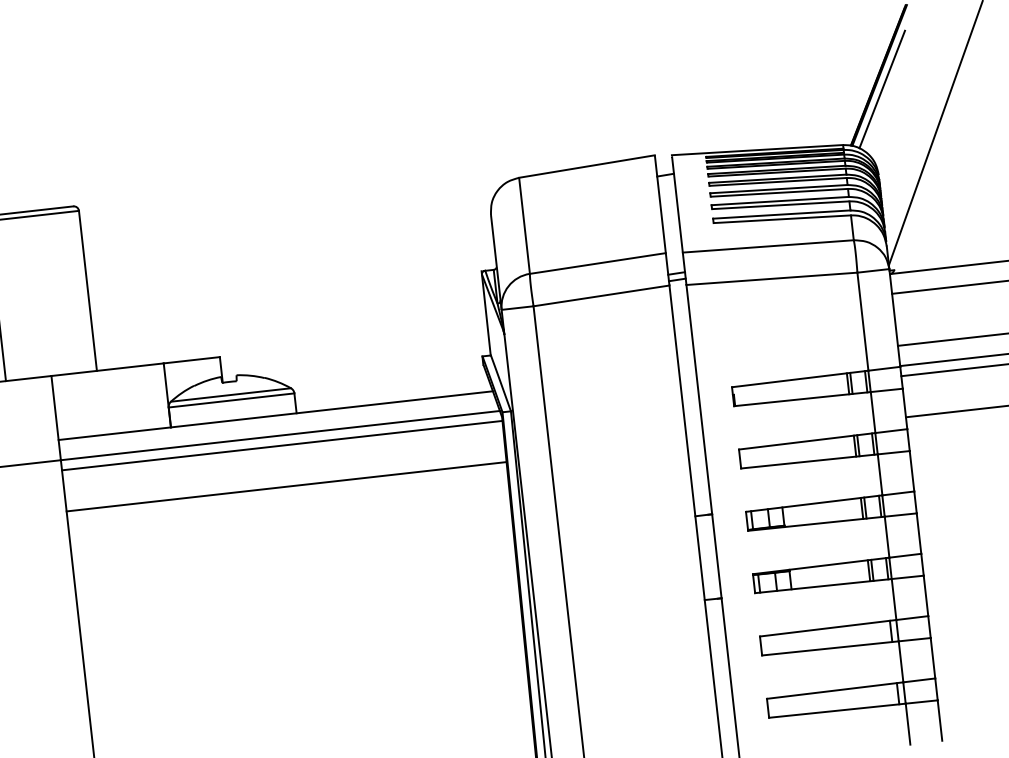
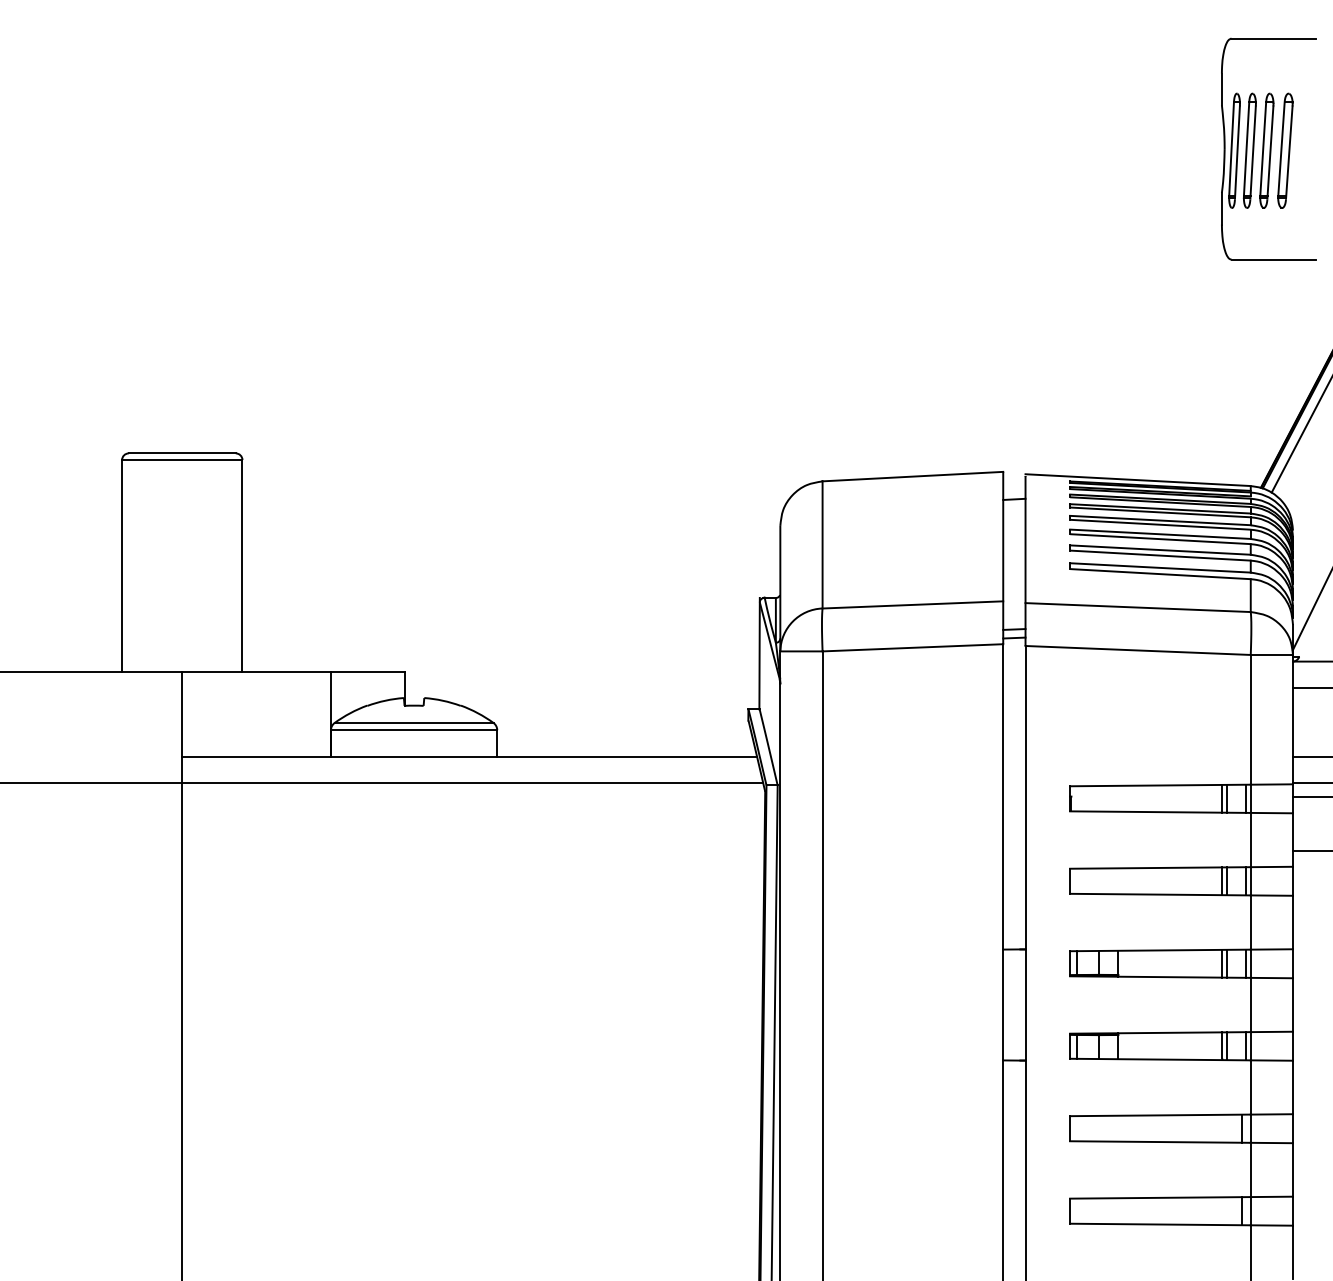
line: (282, 445) -> (473, 796), removed
line: (286, 487) -> (473, 851), removed

